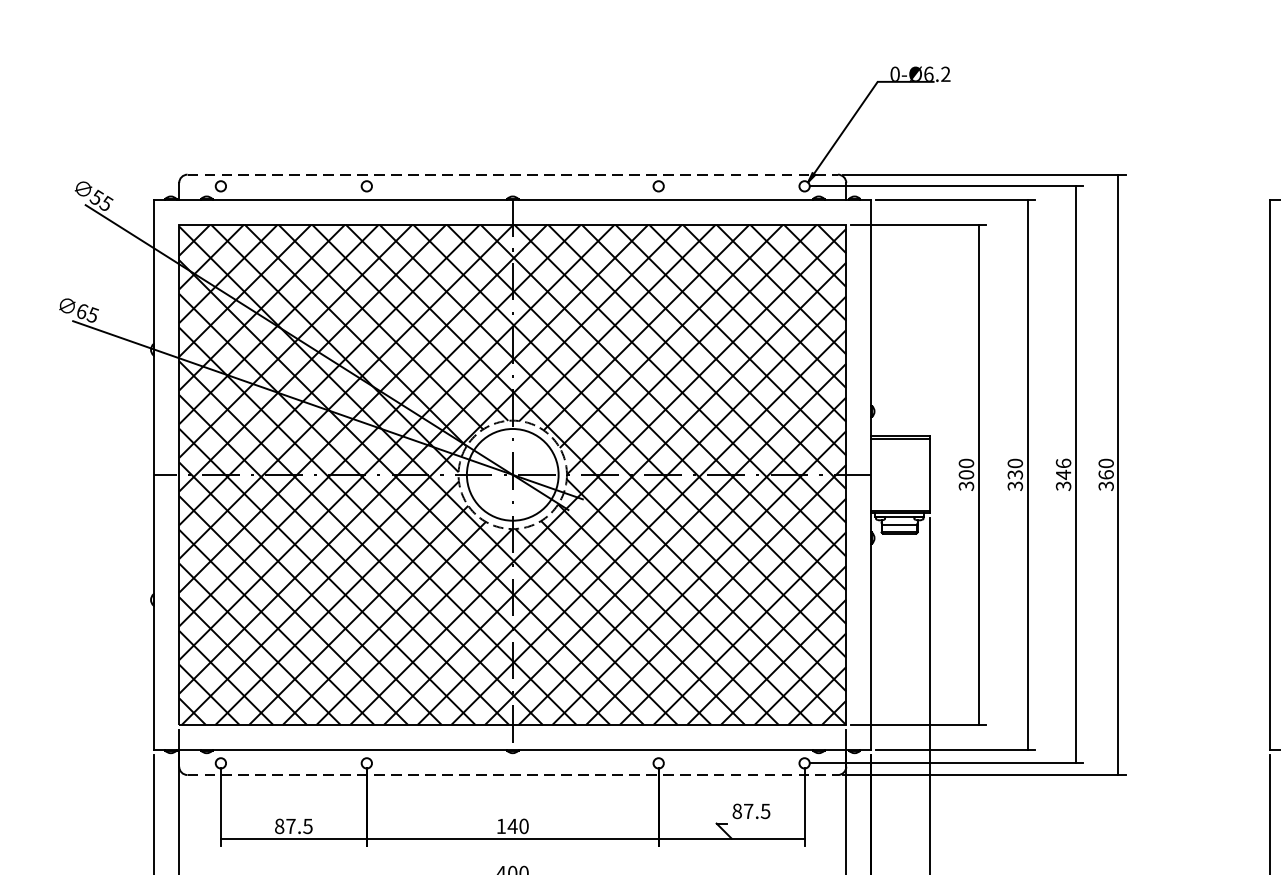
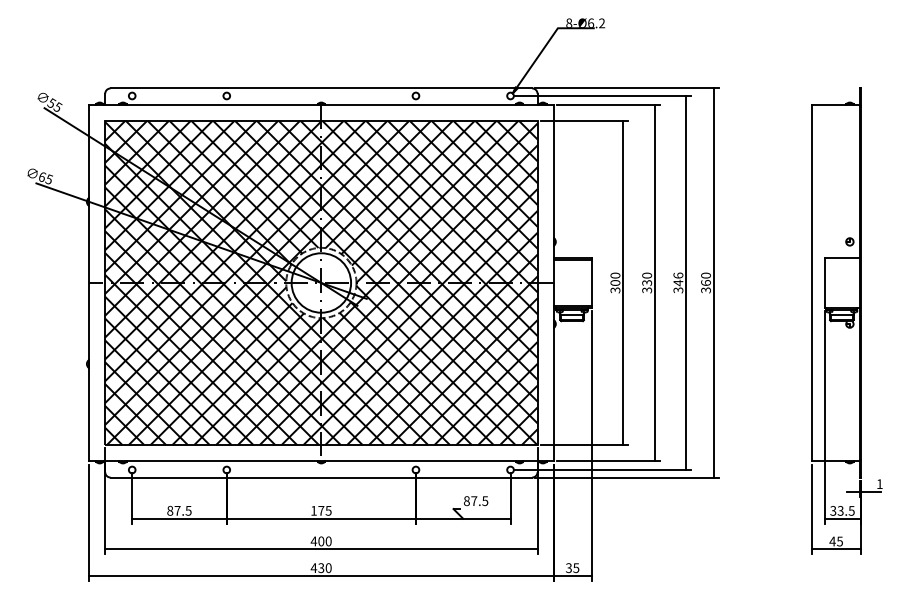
text: (895, 74) -> (569, 23), 0-Ø6.2 -> 8-Ø6.2
line: (512, 174) -> (321, 88), dashed -> solid
line: (512, 774) -> (321, 477), dashed -> solid
text: (517, 825) -> (324, 510), 140 -> 175

